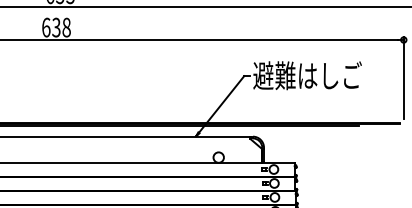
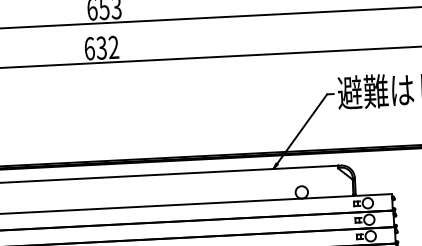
text: (66, 27) -> (113, 47), 638 -> 632

